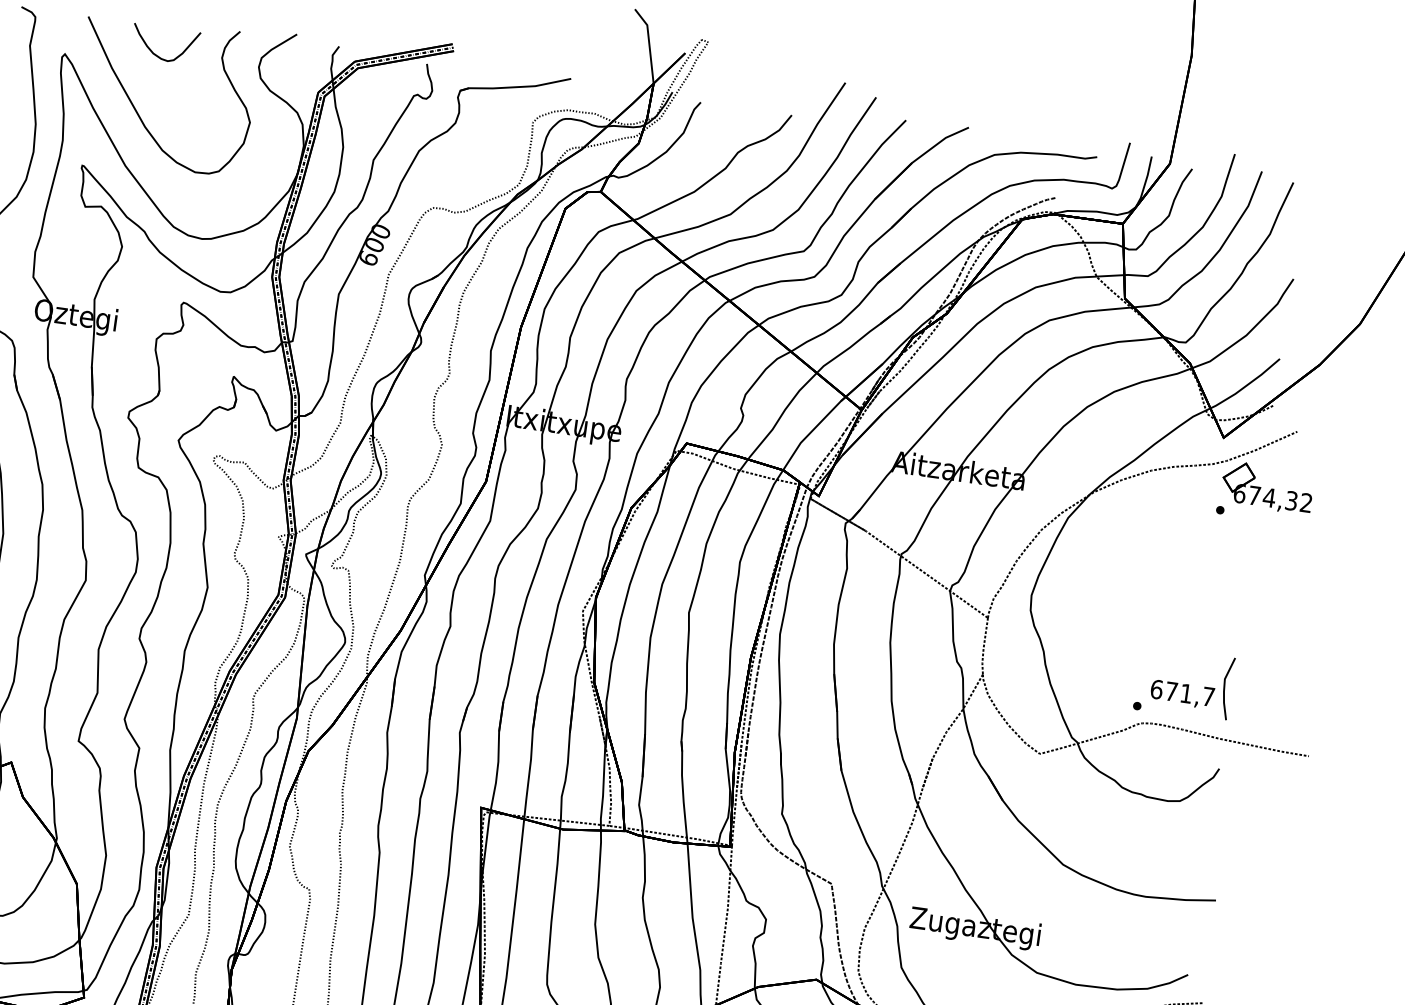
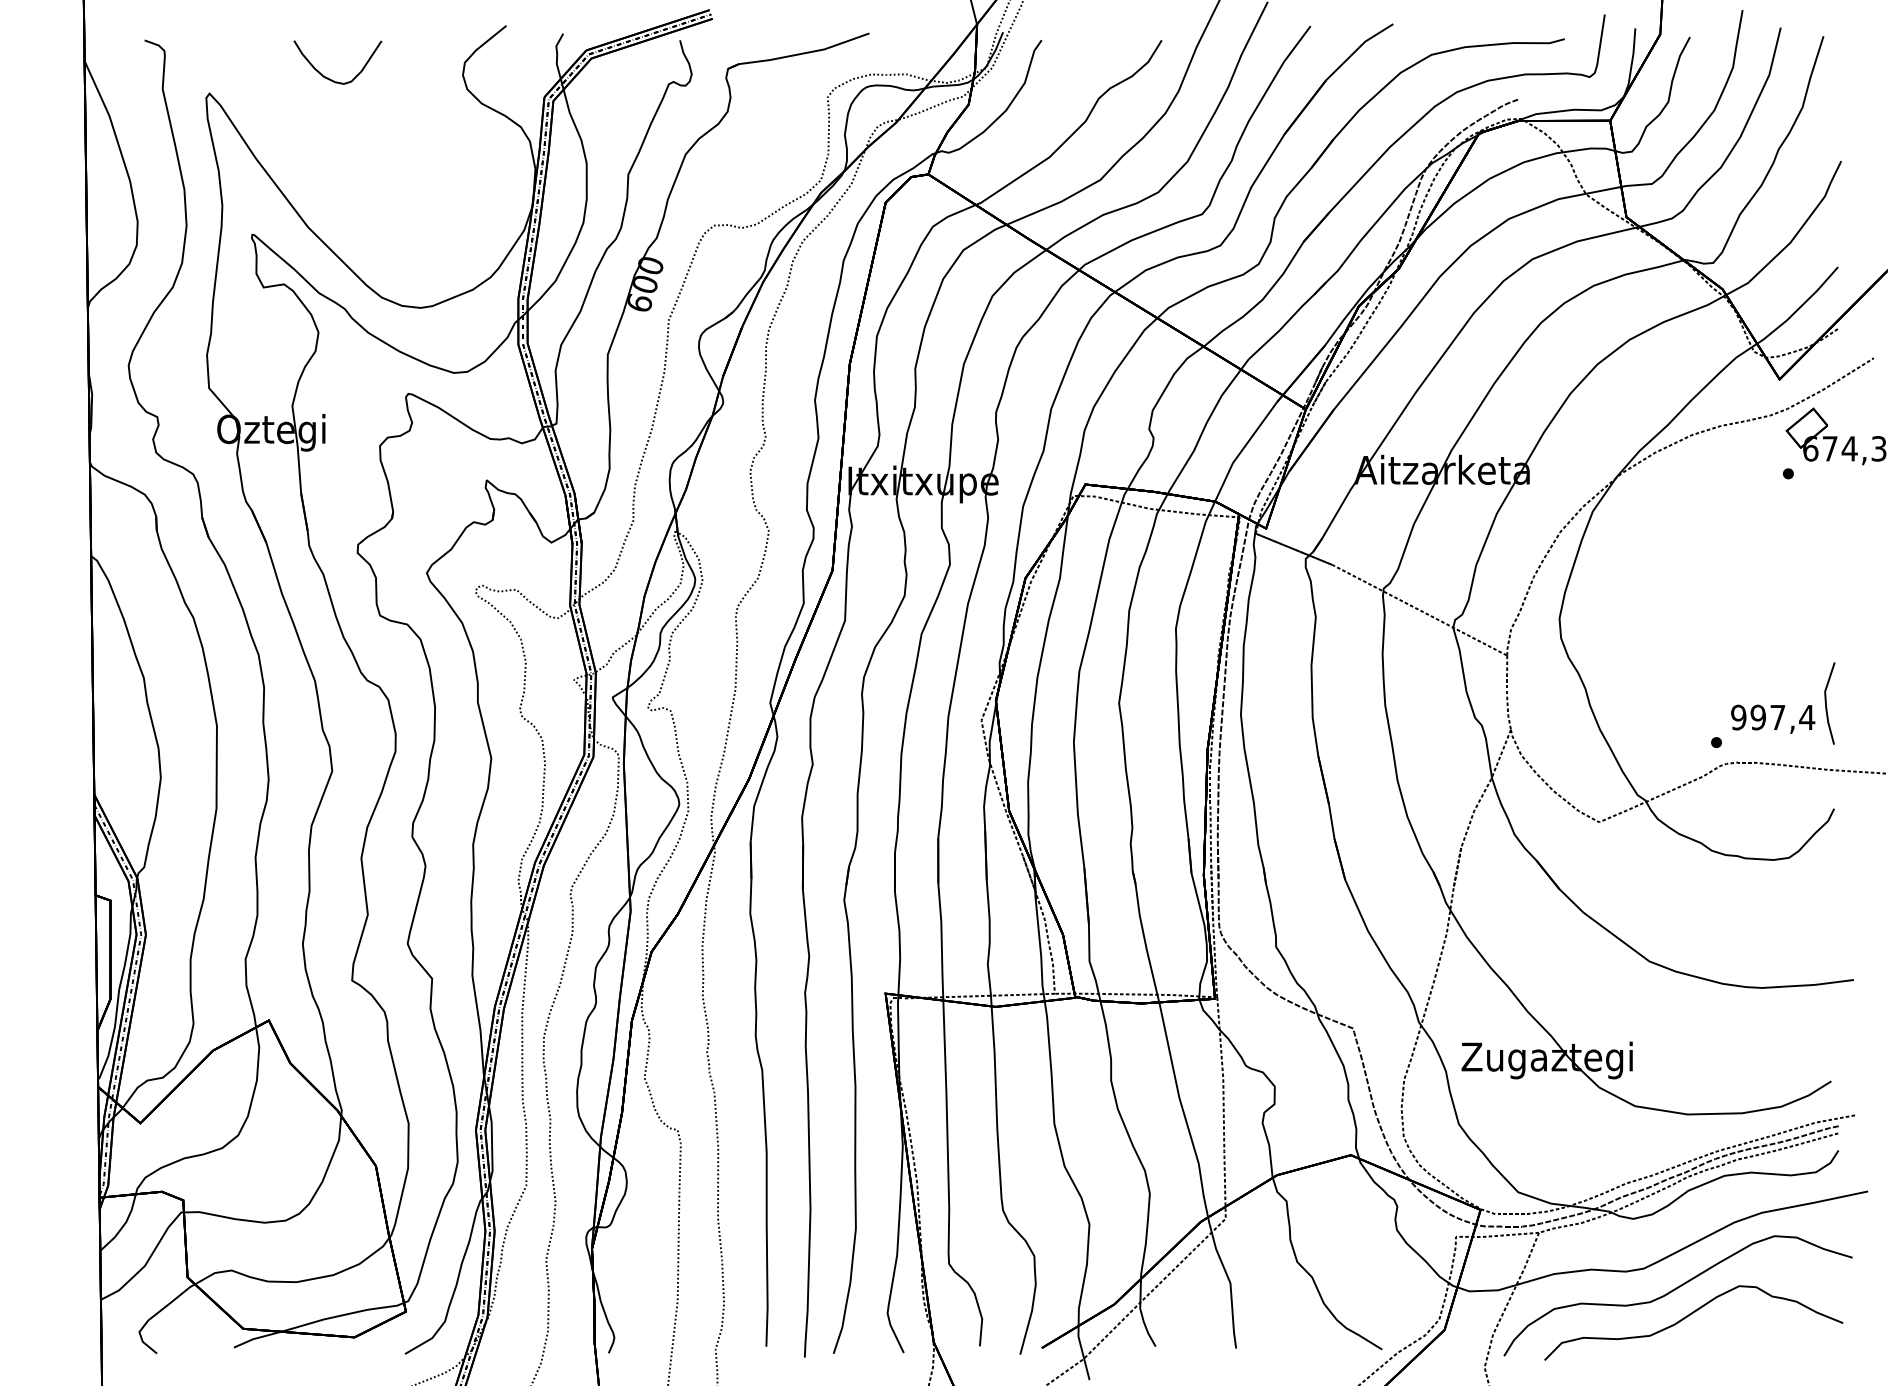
curve: (136, 108) -> (311, 151), removed
text: (1183, 693) -> (1773, 717), 671,7 -> 997,4

